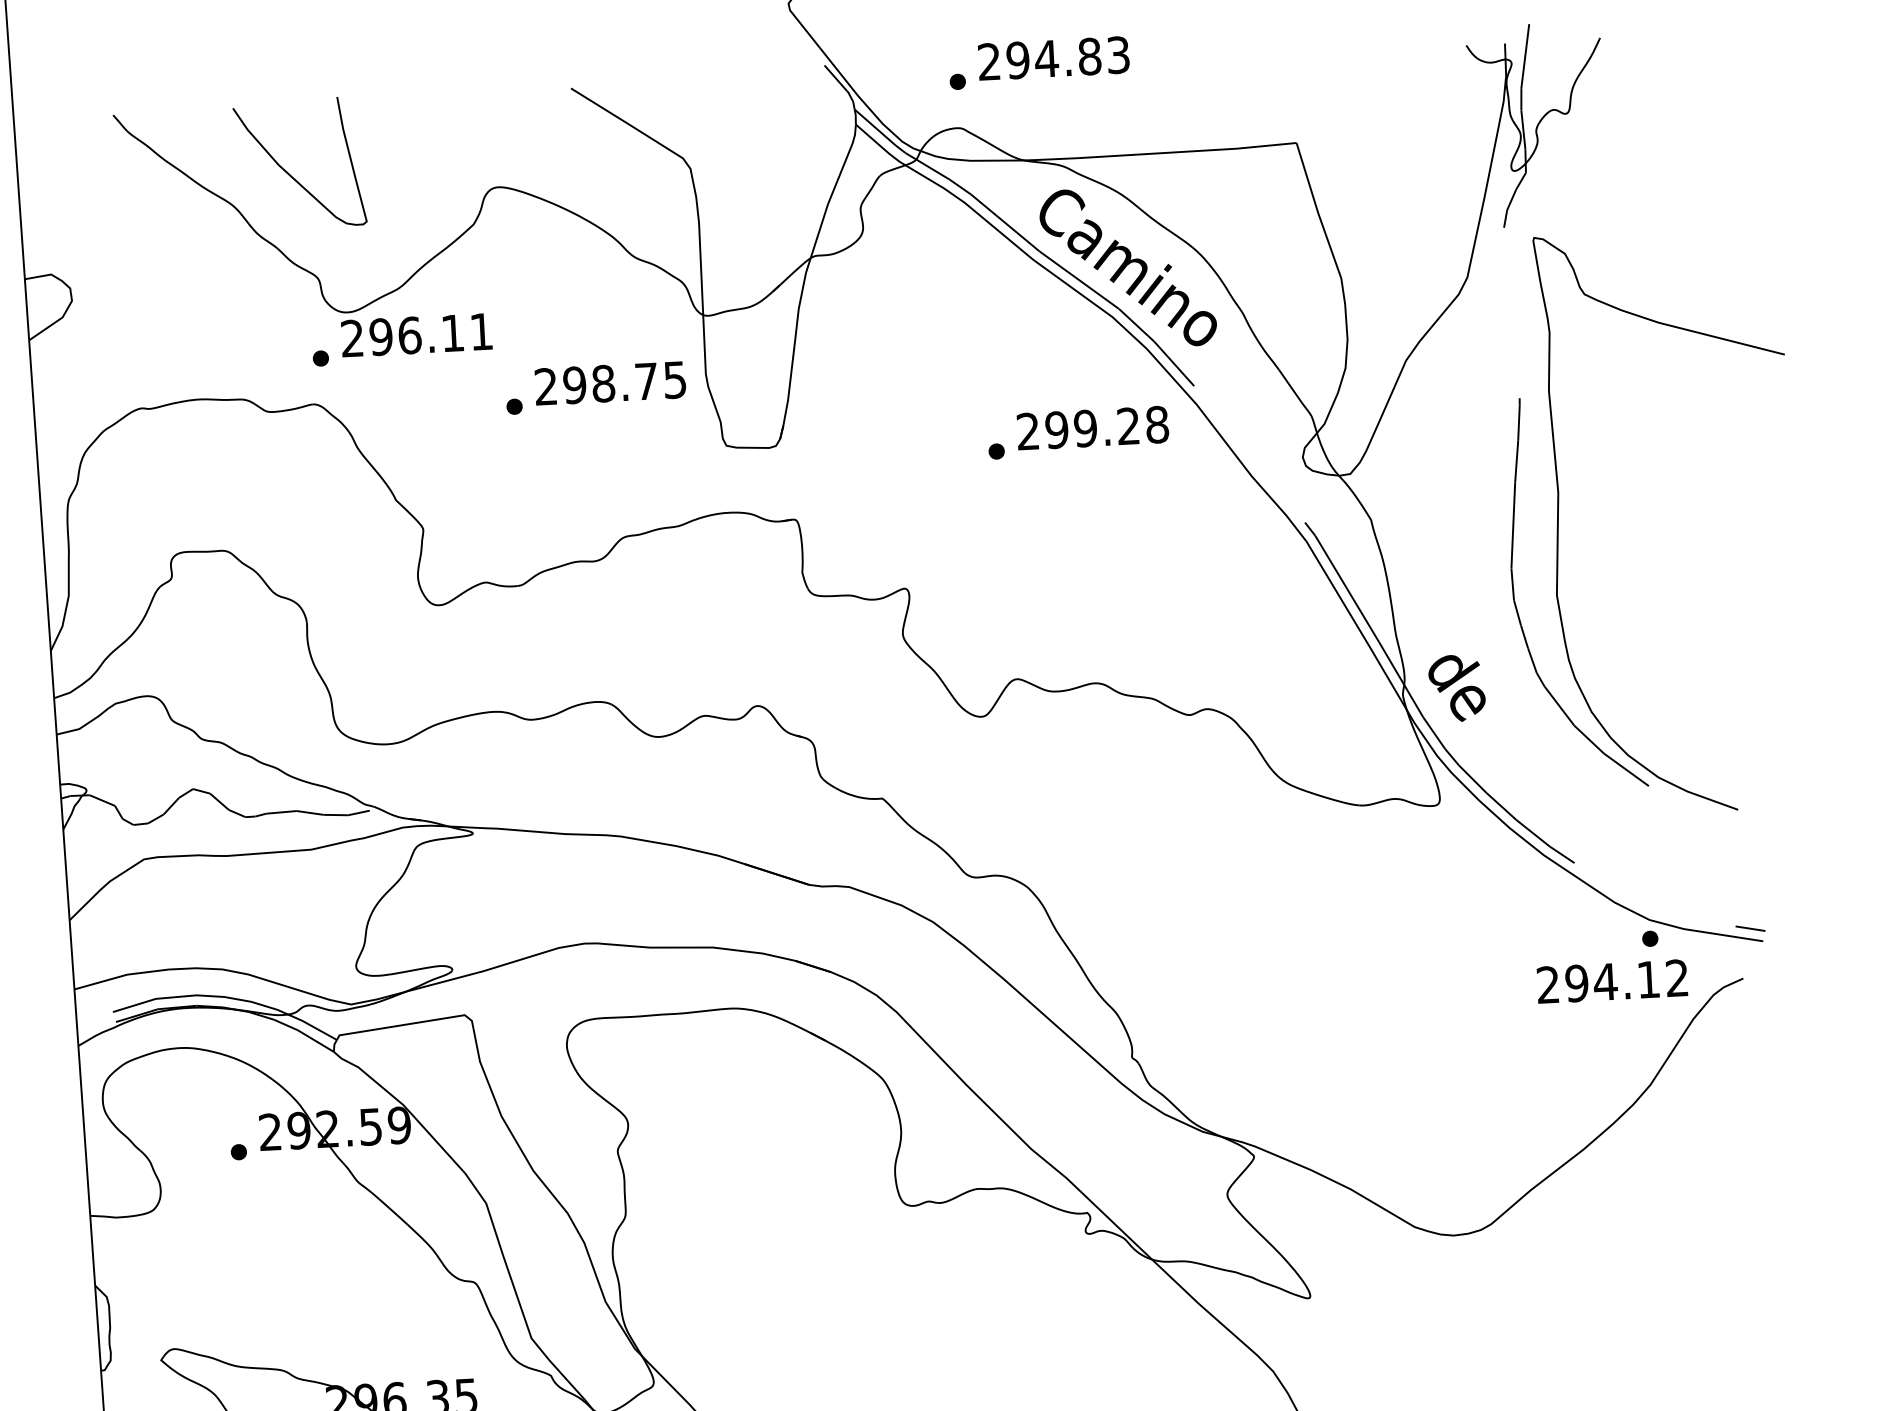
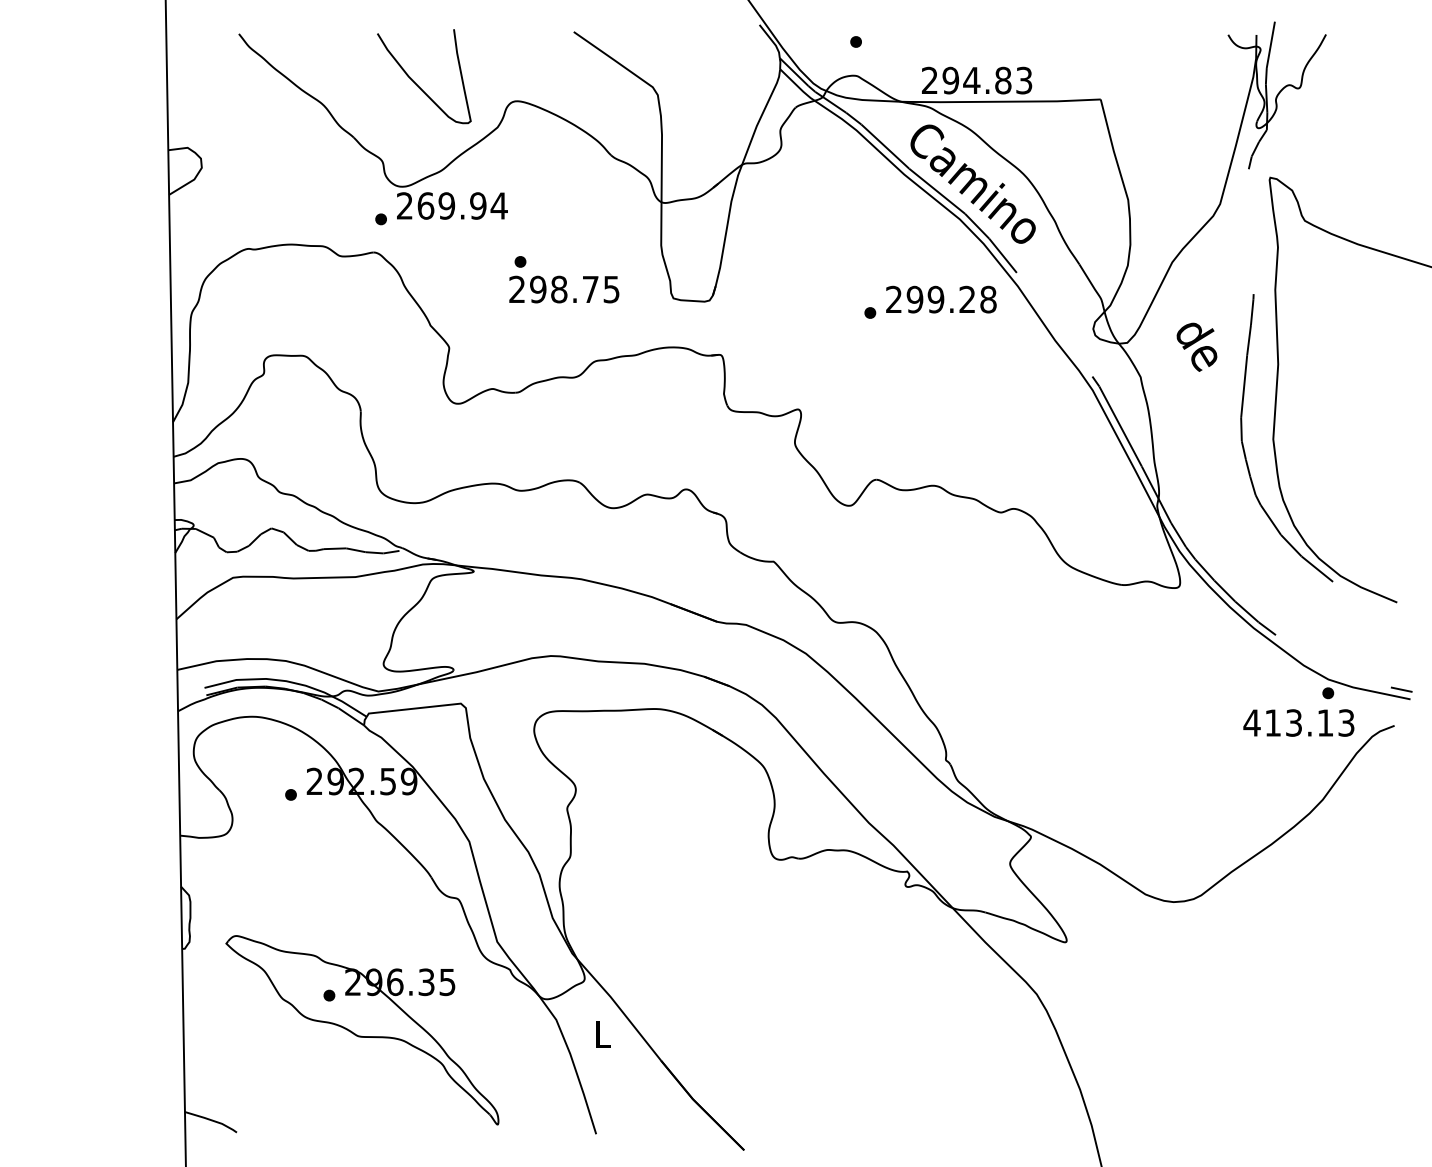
text: (1054, 58) -> (977, 80), moved
curve: (289, 173) -> (416, 83), moved
text: (431, 333) -> (462, 205), 296.11 -> 269.94
text: (610, 383) -> (564, 289), moved
text: (1456, 687) -> (1196, 346), moved
text: (1611, 980) -> (1298, 722), 294.12 -> 413.13

